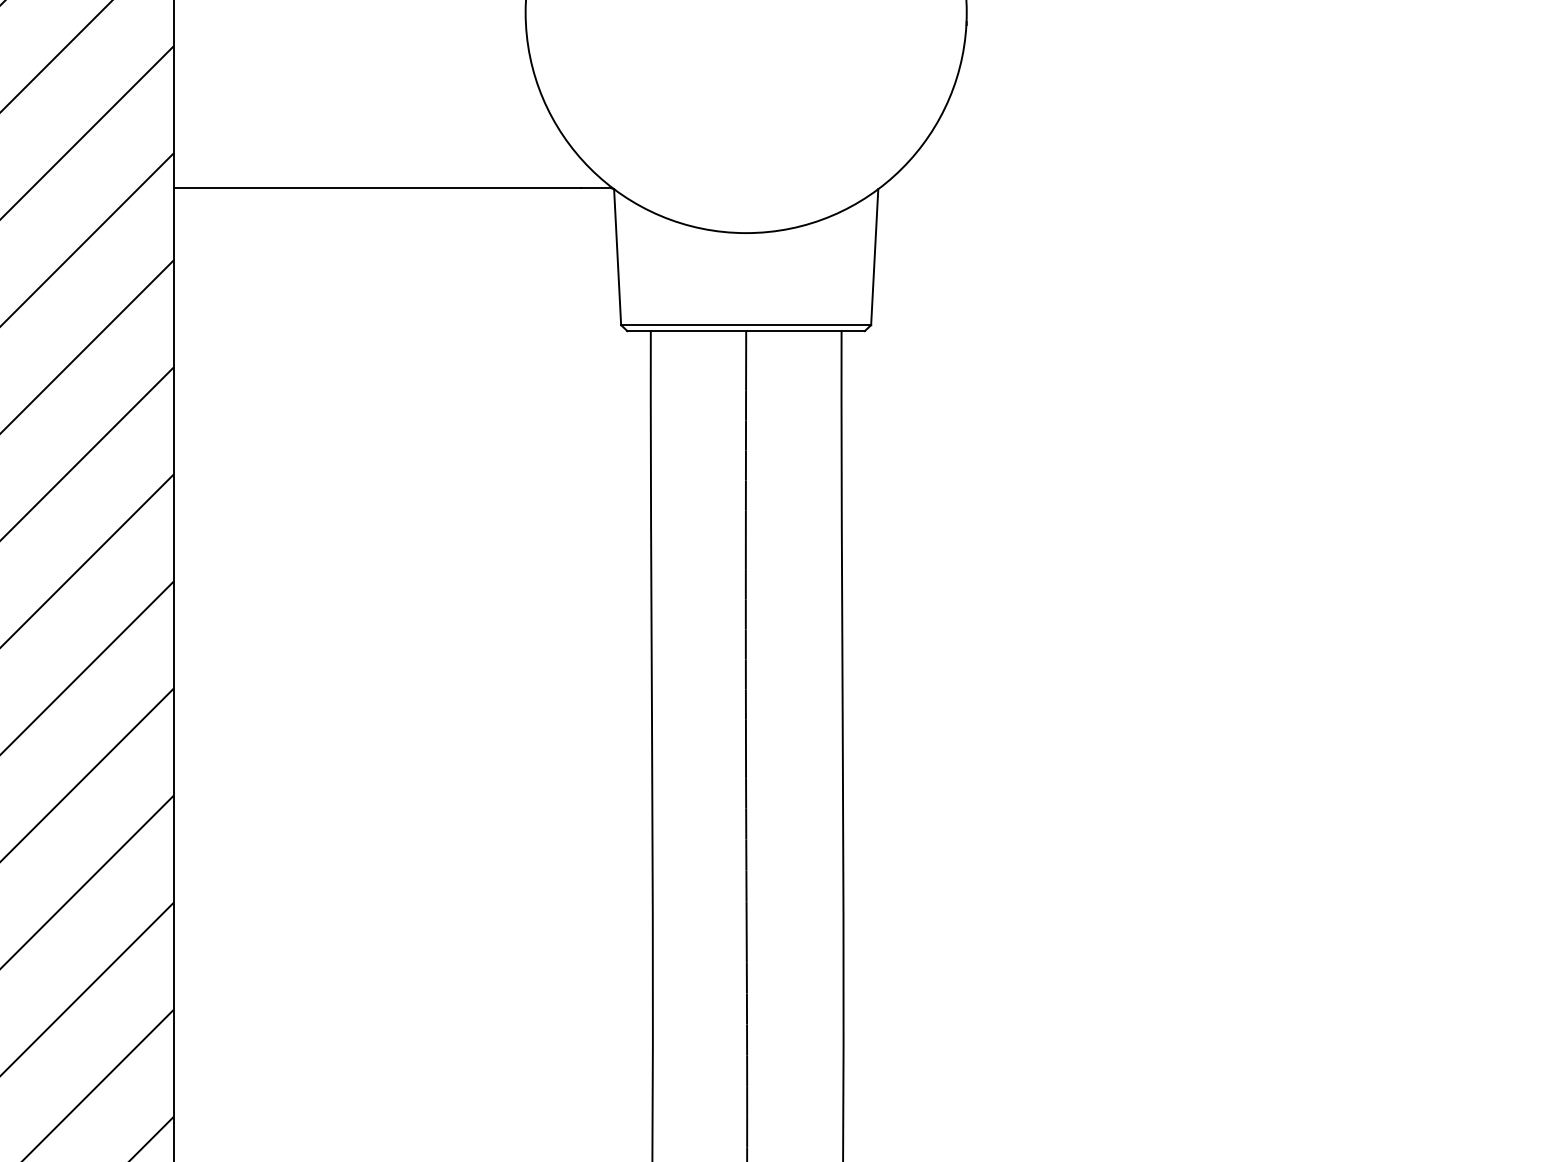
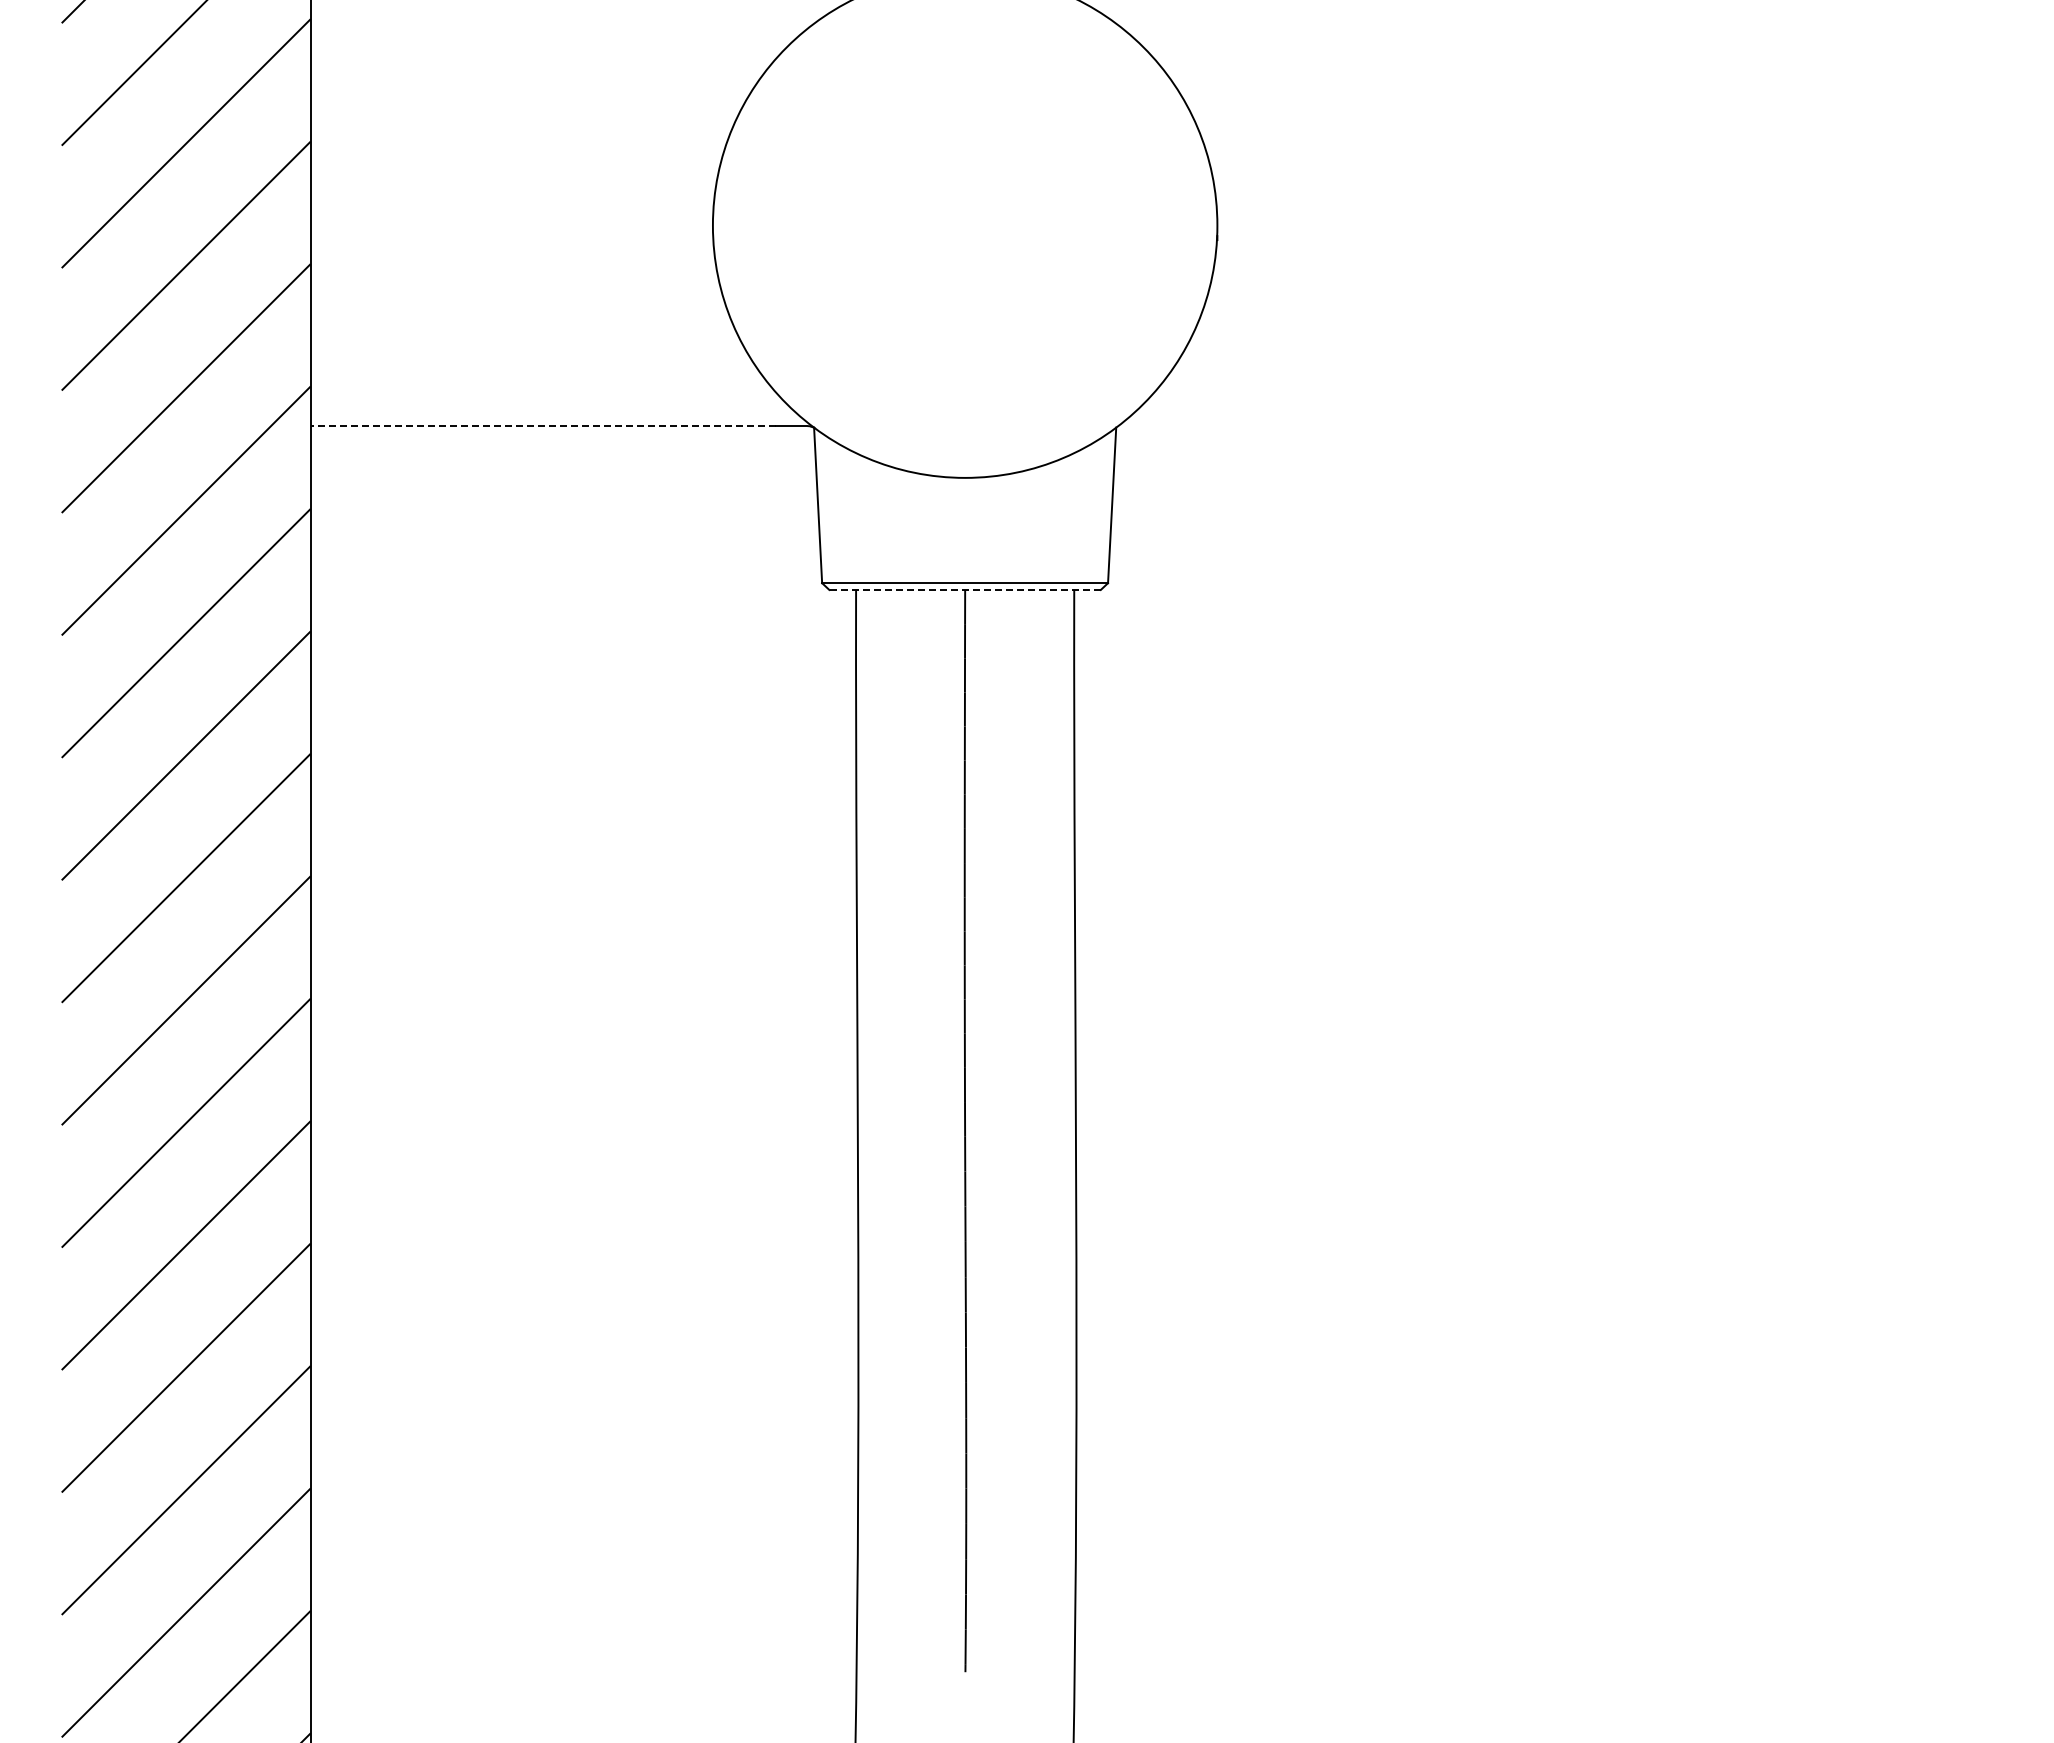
line: (377, 188) -> (543, 426), solid -> dashed
line: (746, 330) -> (965, 589), solid -> dashed

